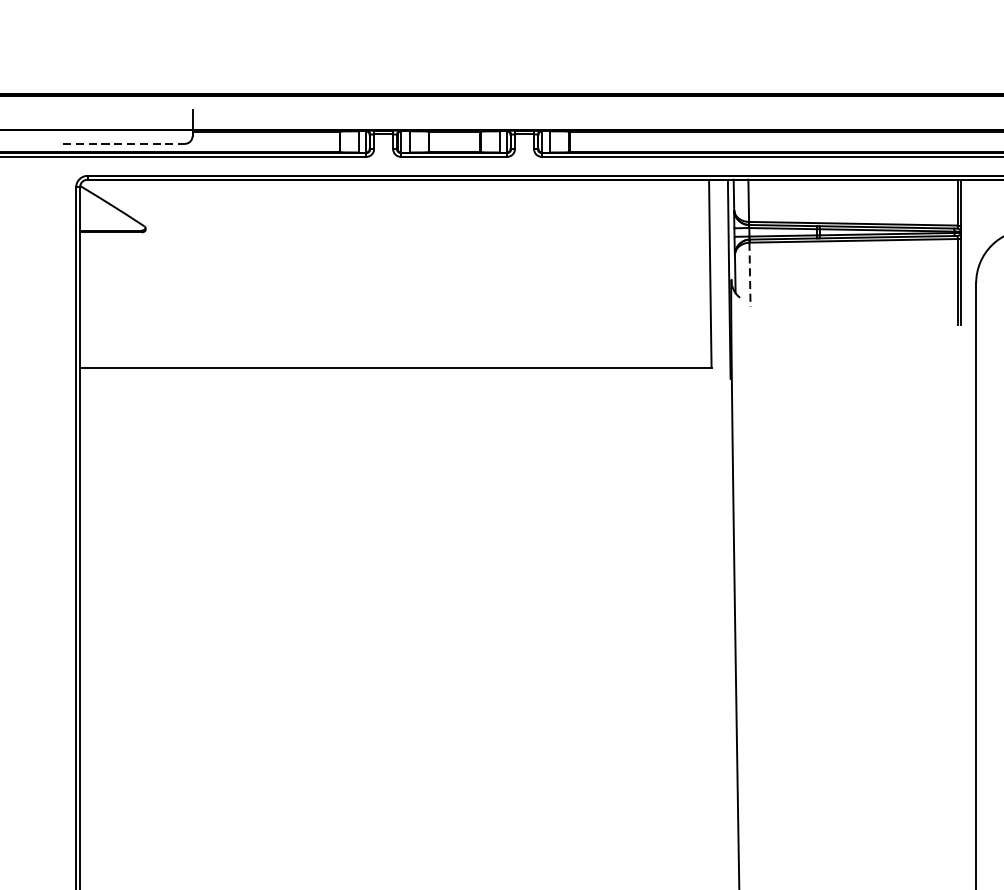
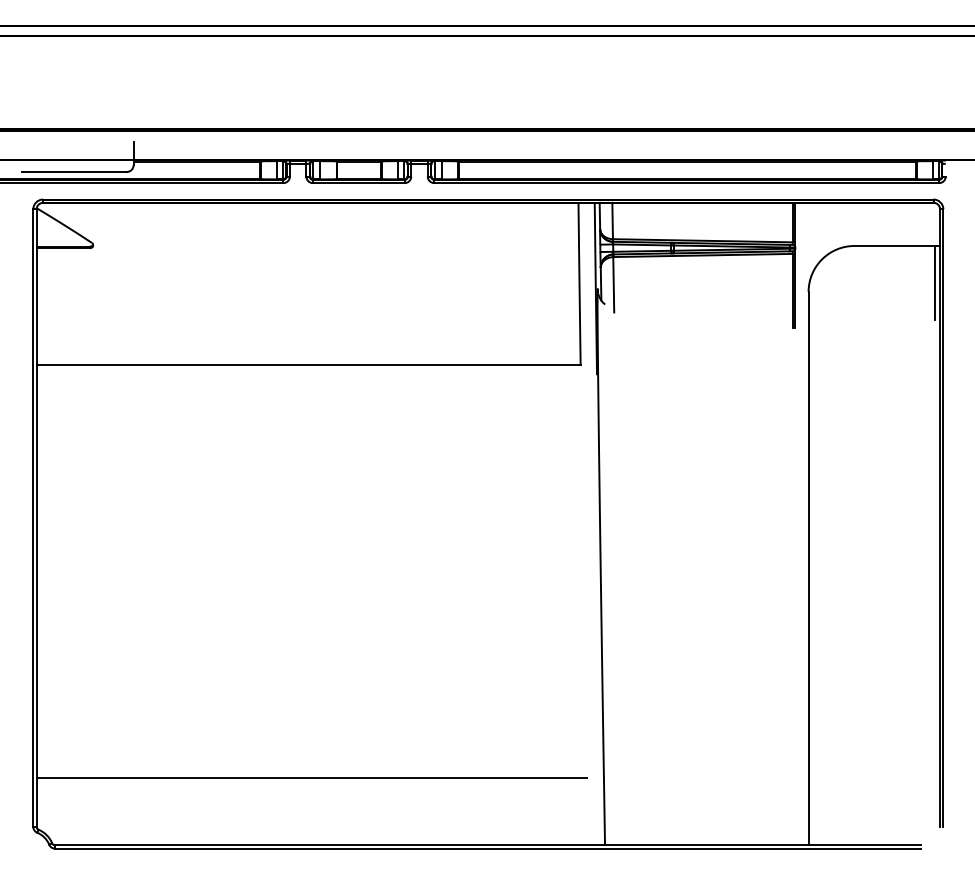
line: (125, 143) -> (75, 171), dashed -> solid
line: (749, 274) -> (613, 284), dashed -> solid
line: (399, 847) -> (311, 778), added

